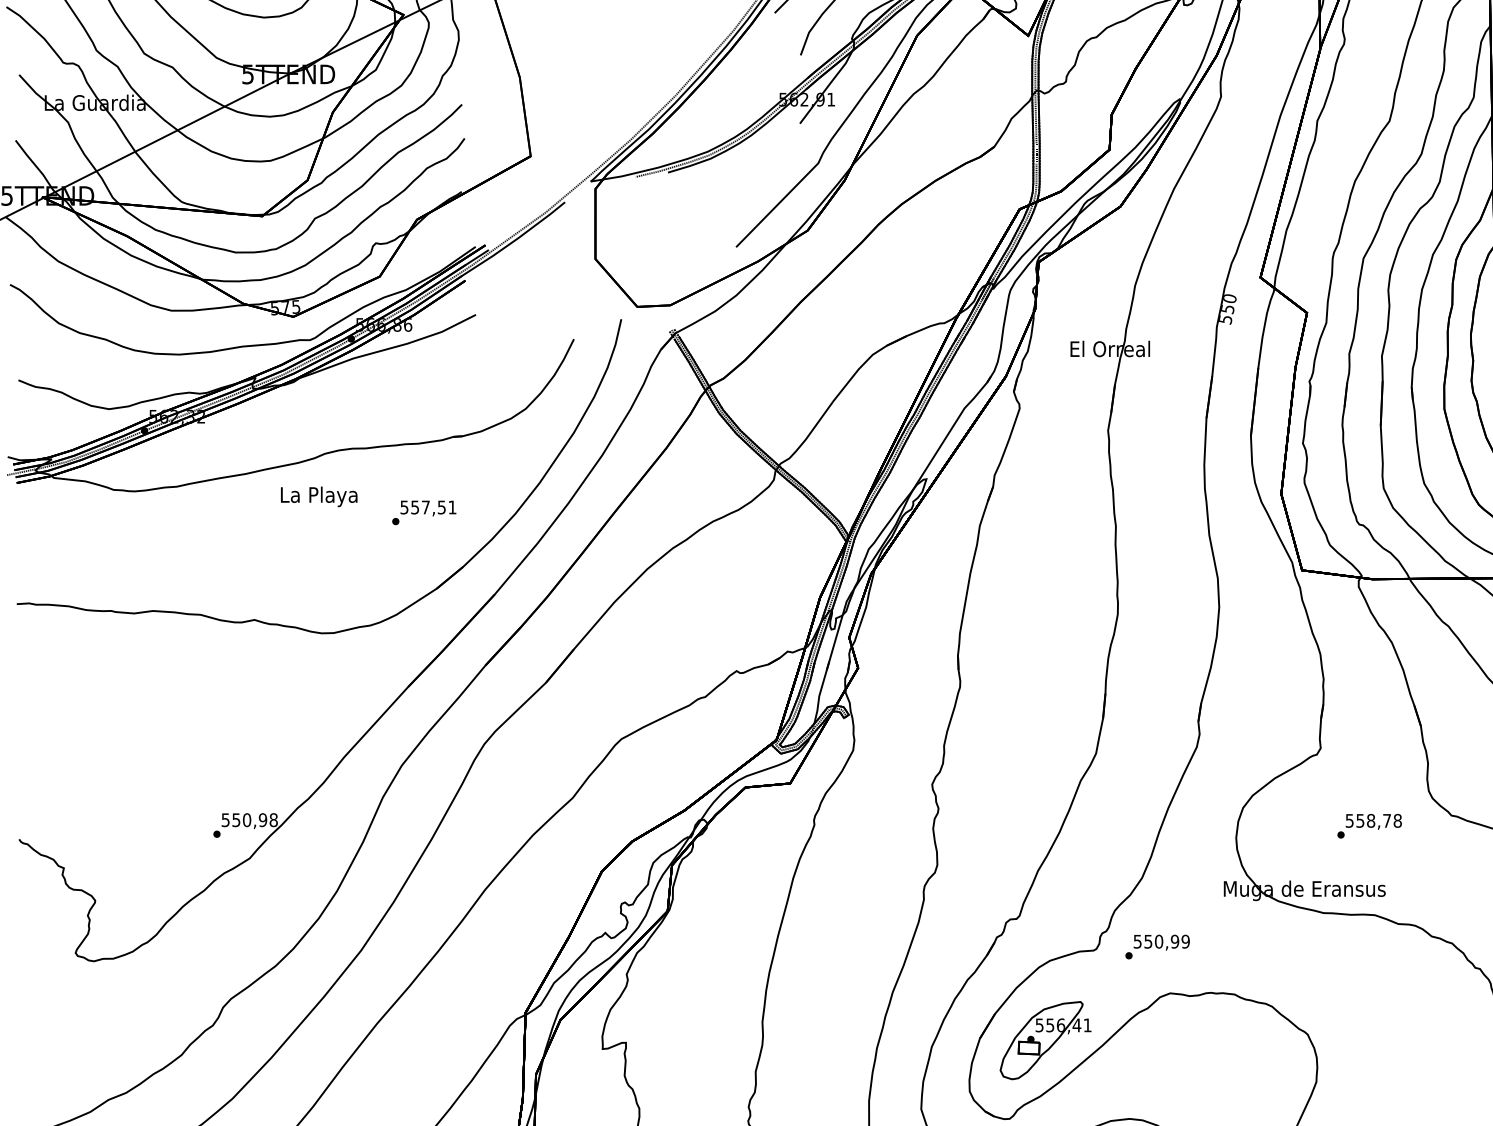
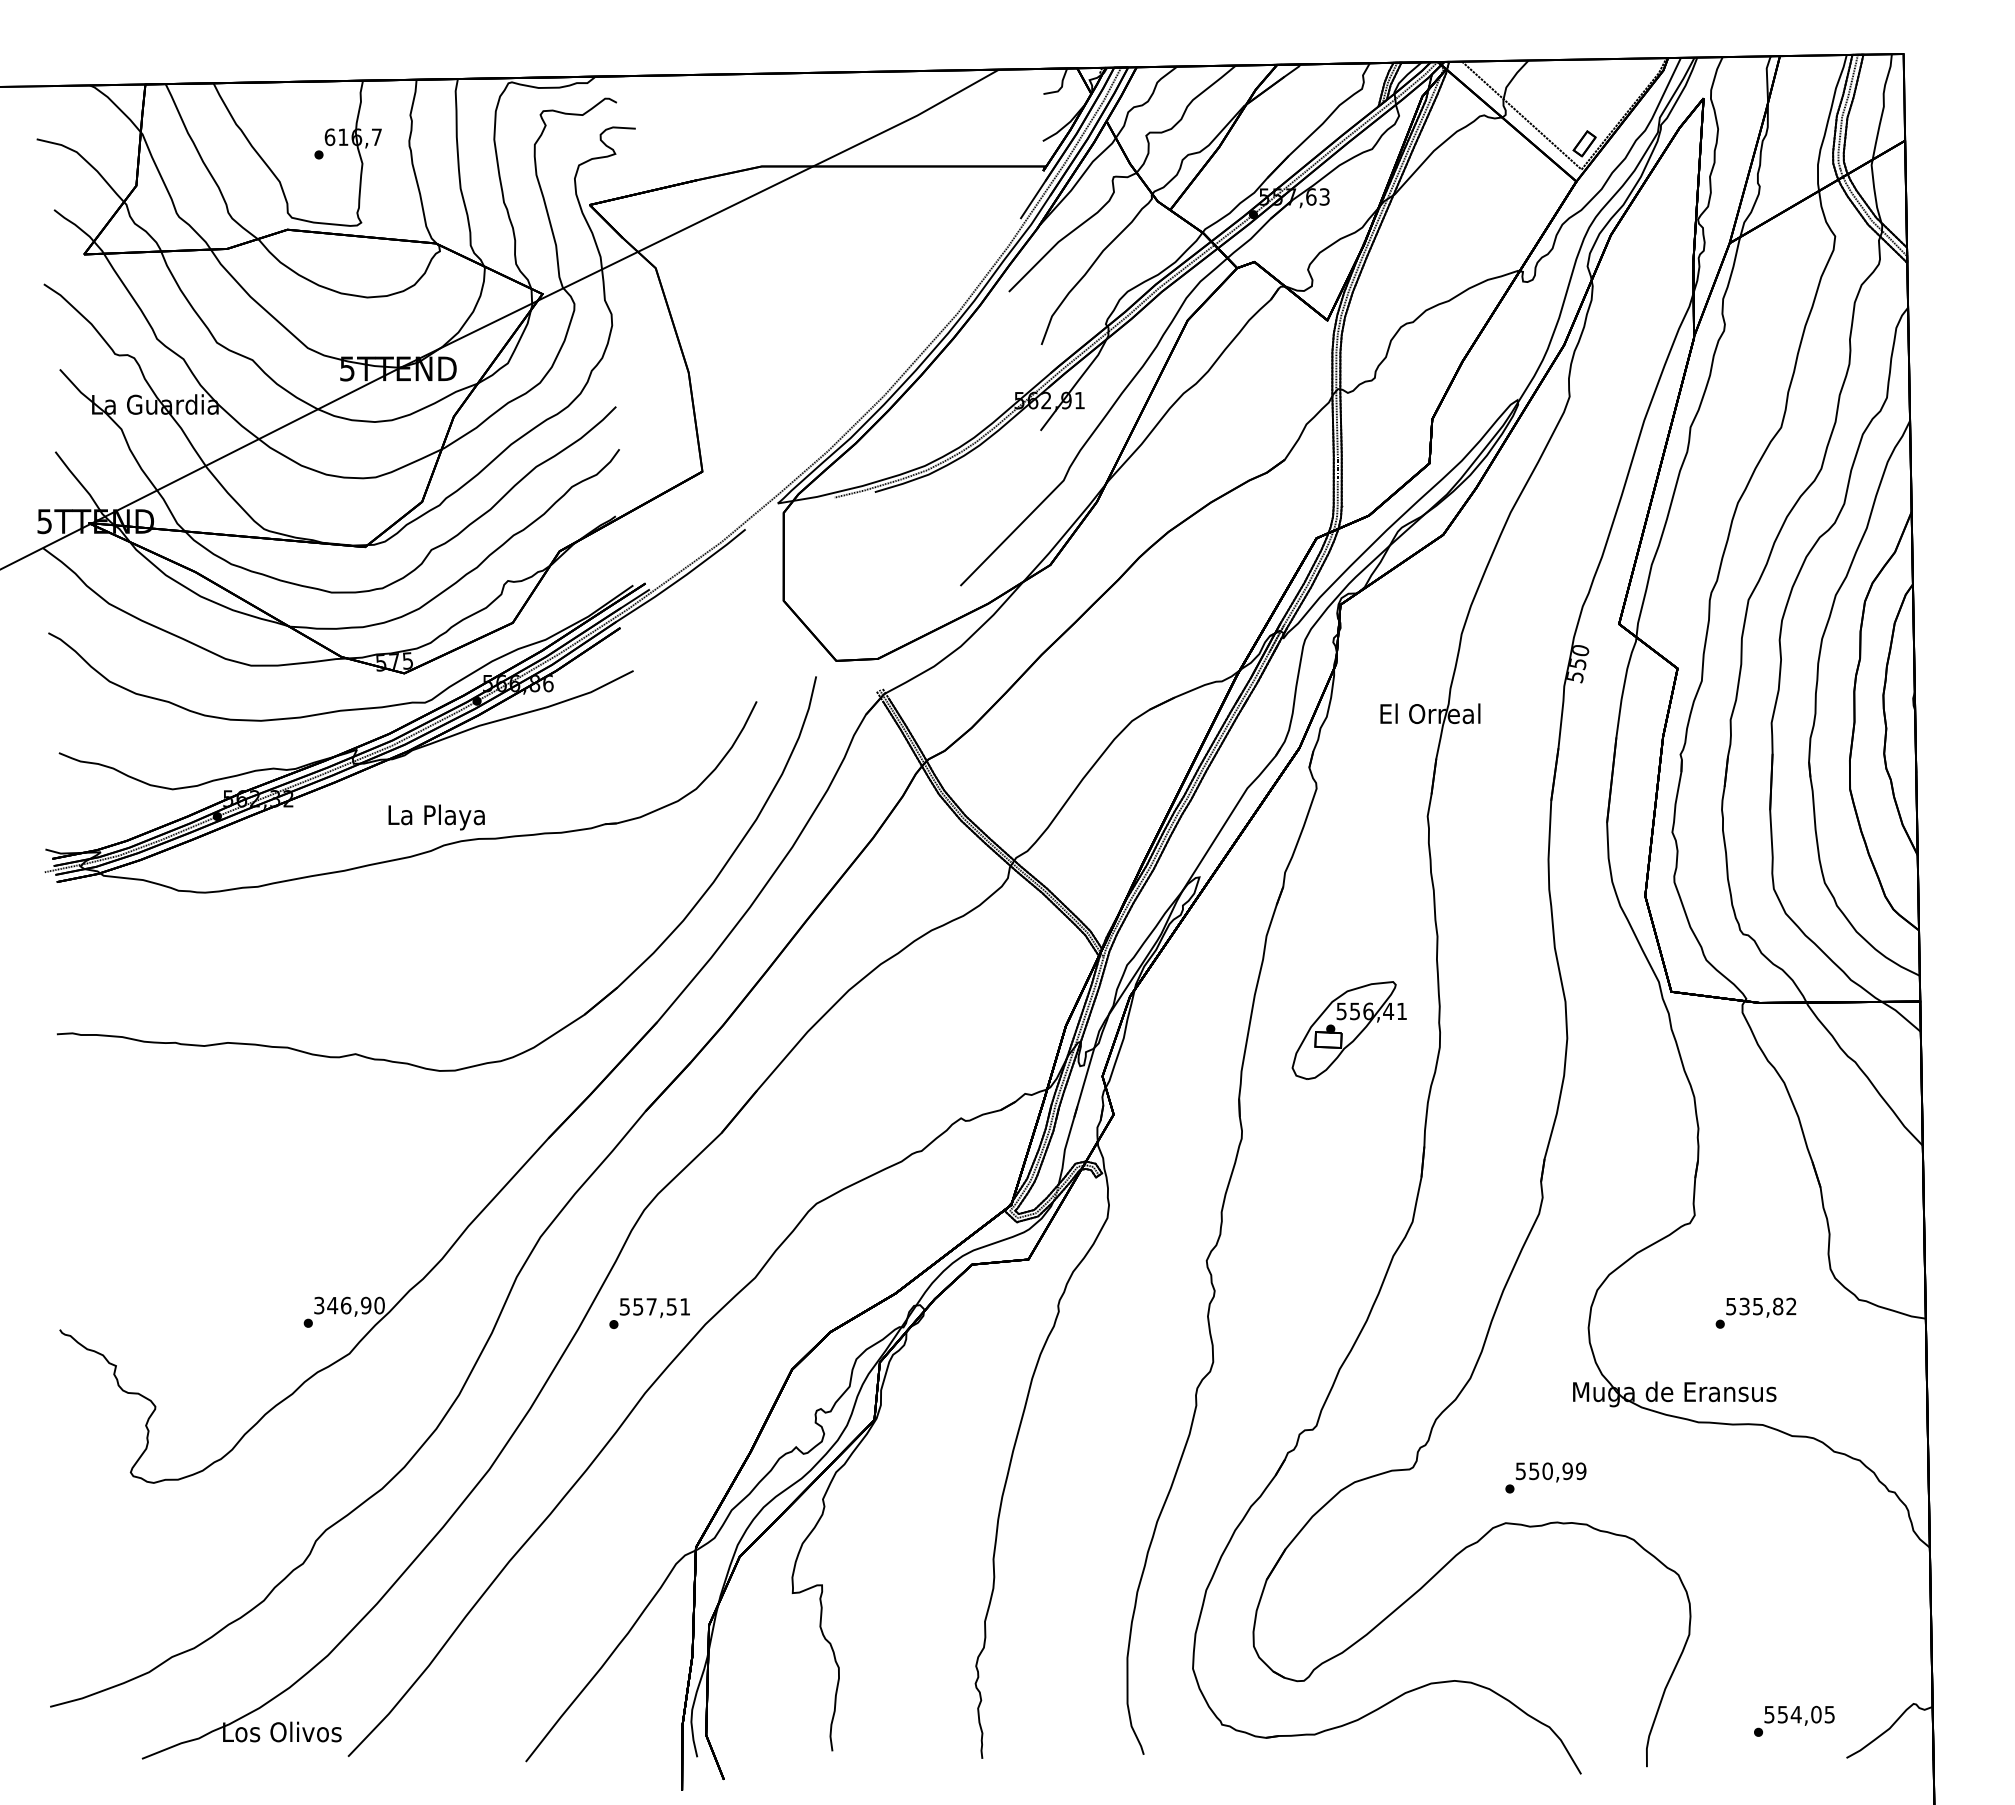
text: (319, 496) -> (436, 817), moved
text: (424, 512) -> (649, 1313), moved
text: (249, 820) -> (349, 1305), 550,98 -> 346,90
text: (1379, 820) -> (1768, 1306), 558,78 -> 535,82
text: (1157, 946) -> (1545, 1477), moved
part: (1045, 1040) -> (1348, 1030), moved

